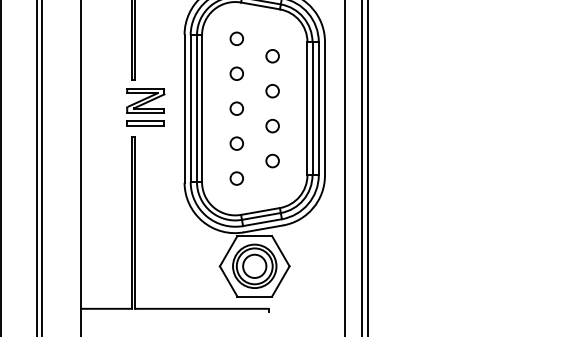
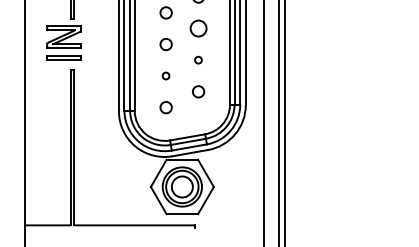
circle: (272, 91) -> (198, 28), size x1.4
part: (145, 107) -> (63, 43), moved
circle: (272, 125) -> (198, 59), size x0.6
circle: (236, 143) -> (165, 75), size x0.6

